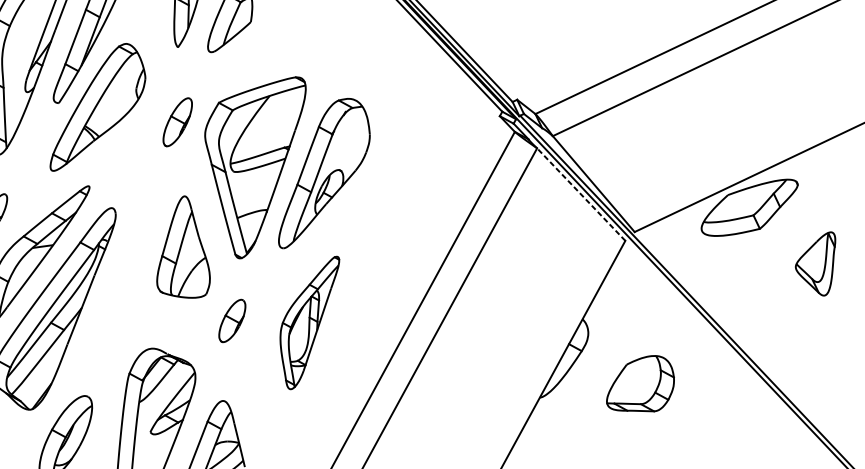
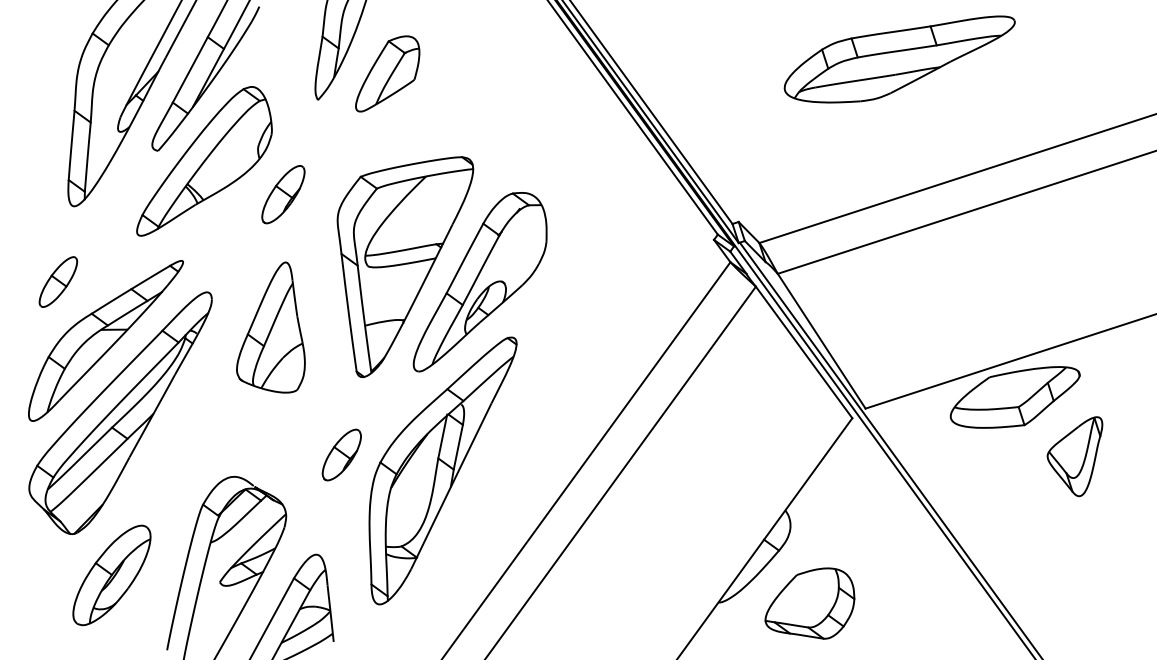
part: (177, 122) -> (283, 194), moved
line: (581, 194) -> (804, 352), dashed -> solid
part: (179, 248) -> (270, 327), moved
part: (816, 265) -> (1074, 456), moved
part: (312, 322) -> (442, 470), size x1.67
part: (639, 385) -> (809, 603), moved

